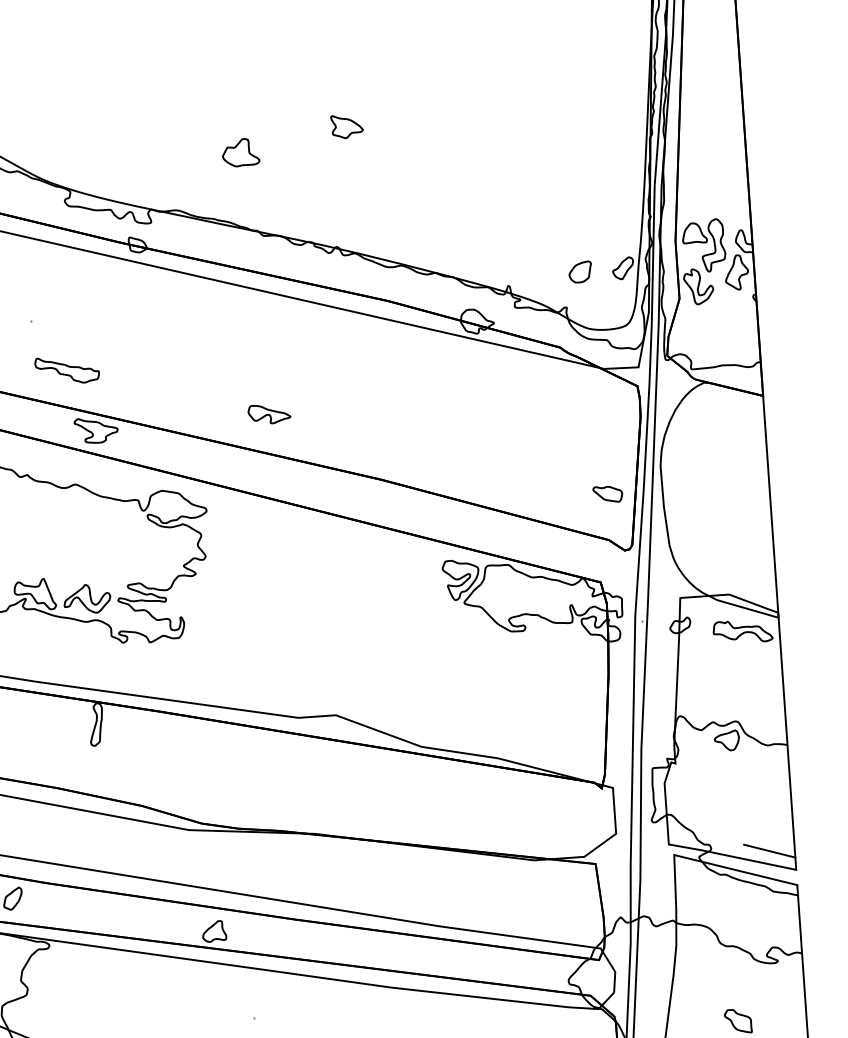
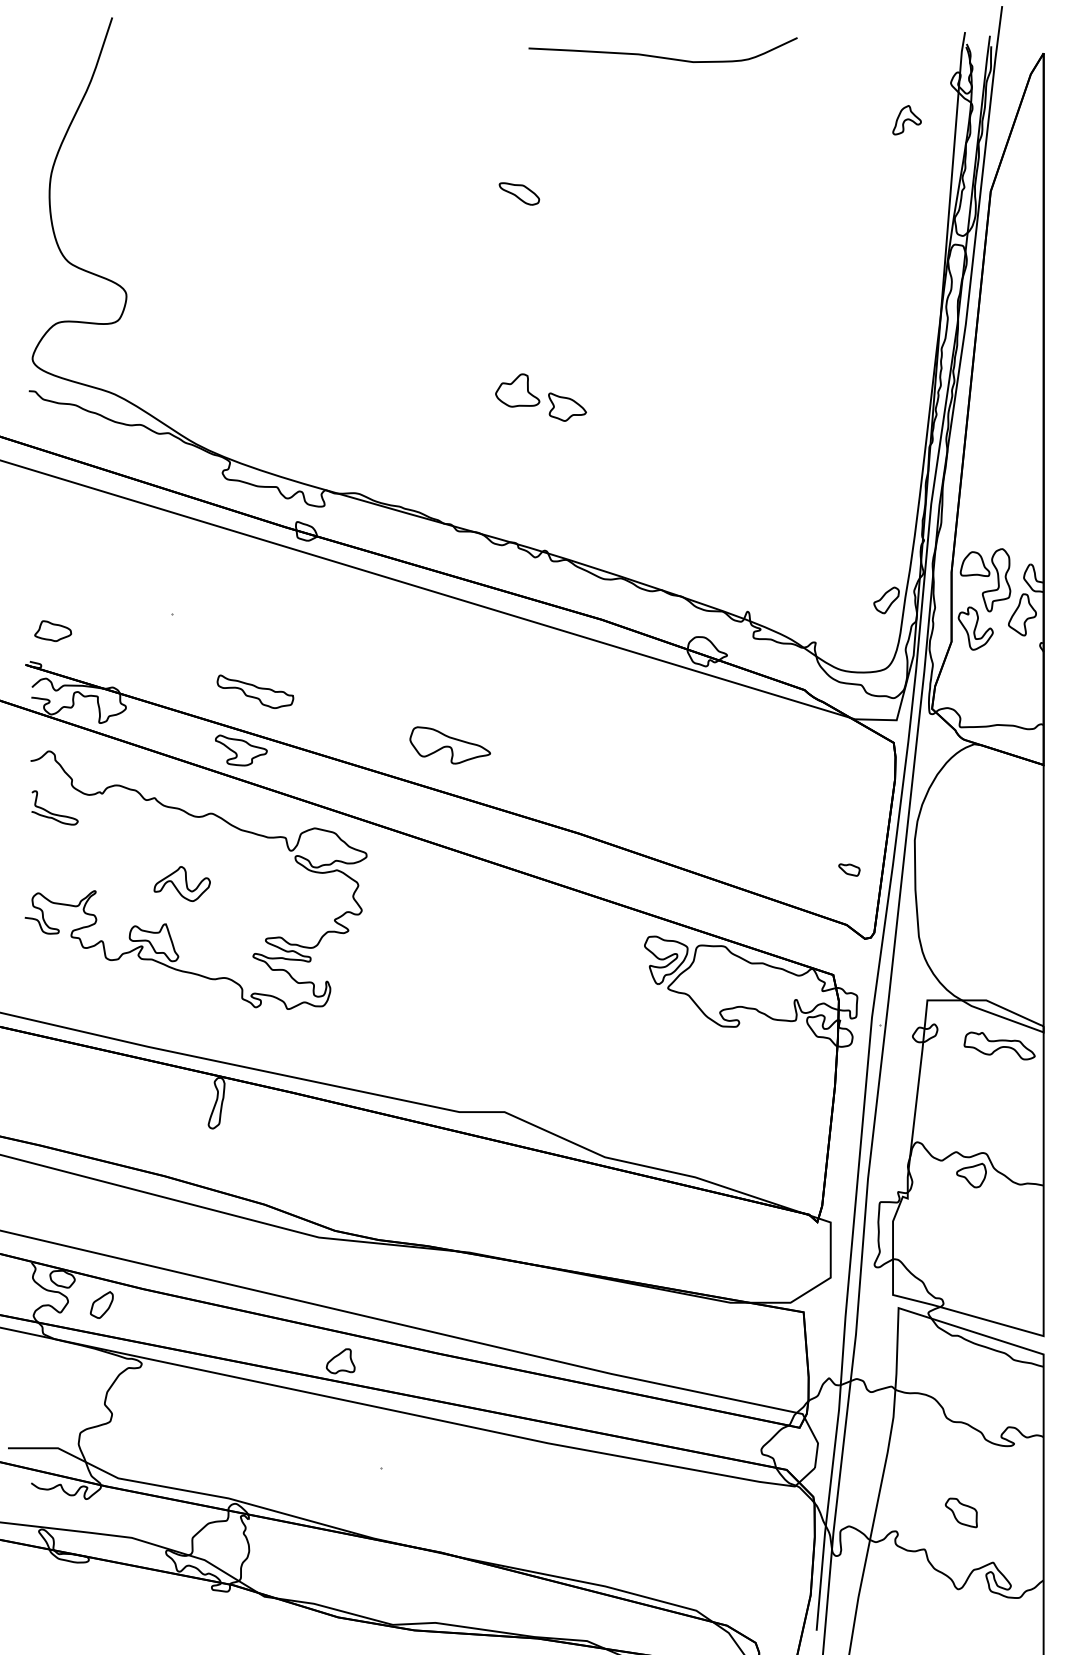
part: (240, 152) -> (517, 390), moved
part: (580, 272) -> (834, 601), removed
part: (67, 369) -> (255, 691), moved
part: (268, 414) -> (449, 745), size x1.6
part: (608, 493) -> (849, 869), size x0.6
part: (86, 598) -> (181, 883), moved
line: (769, 851) -> (1013, 1311), removed

